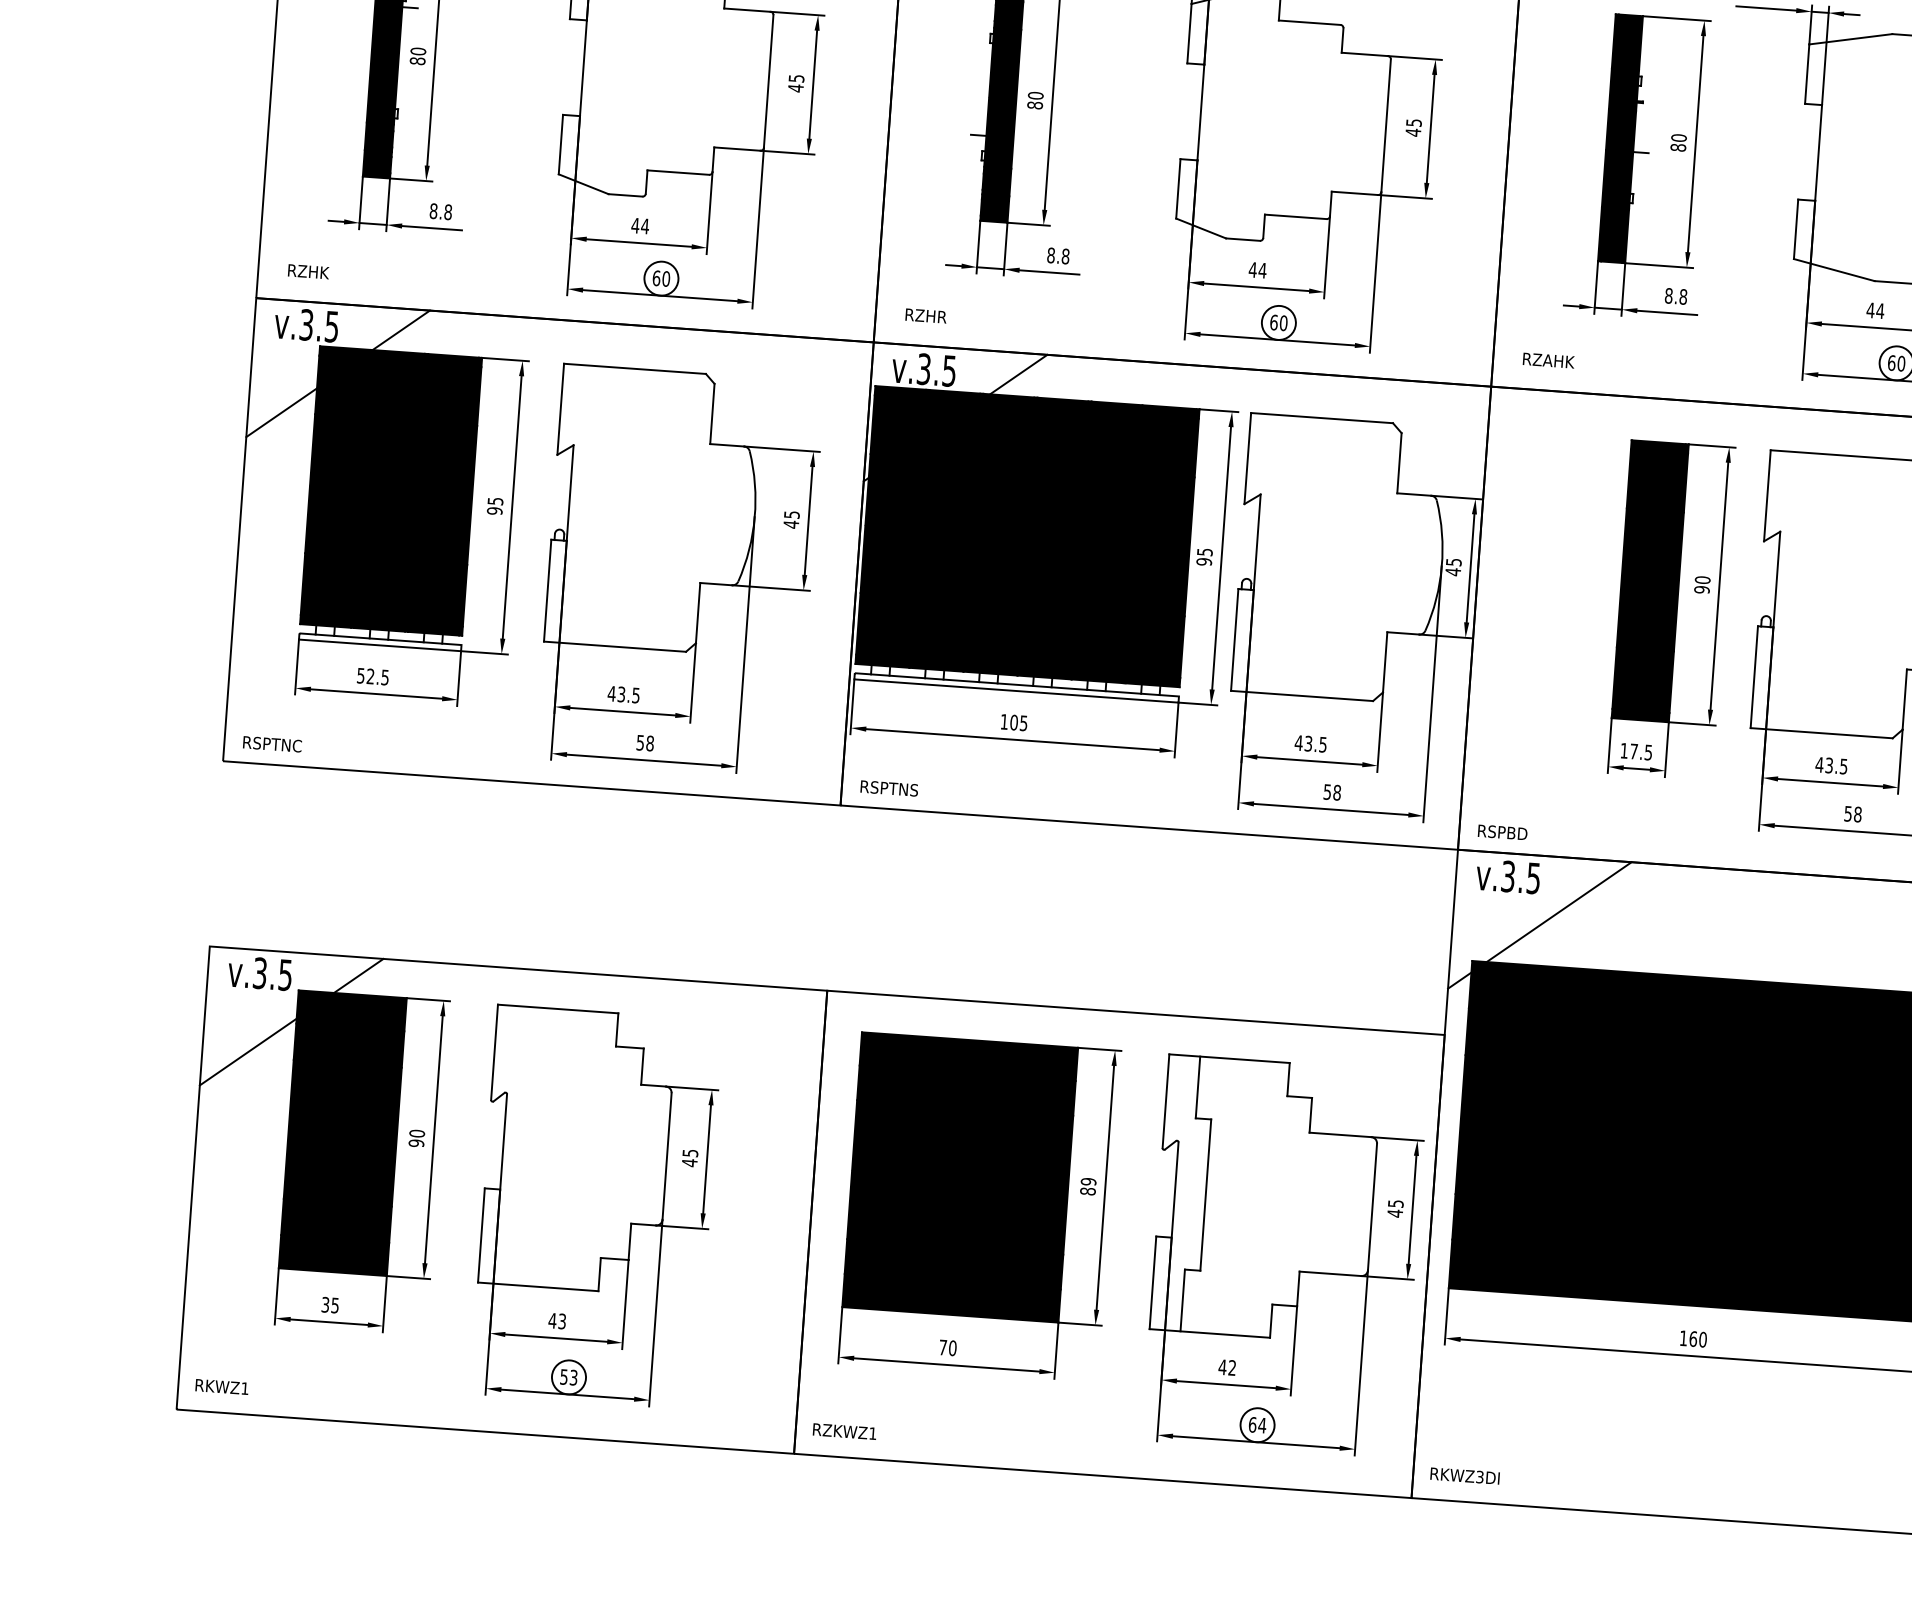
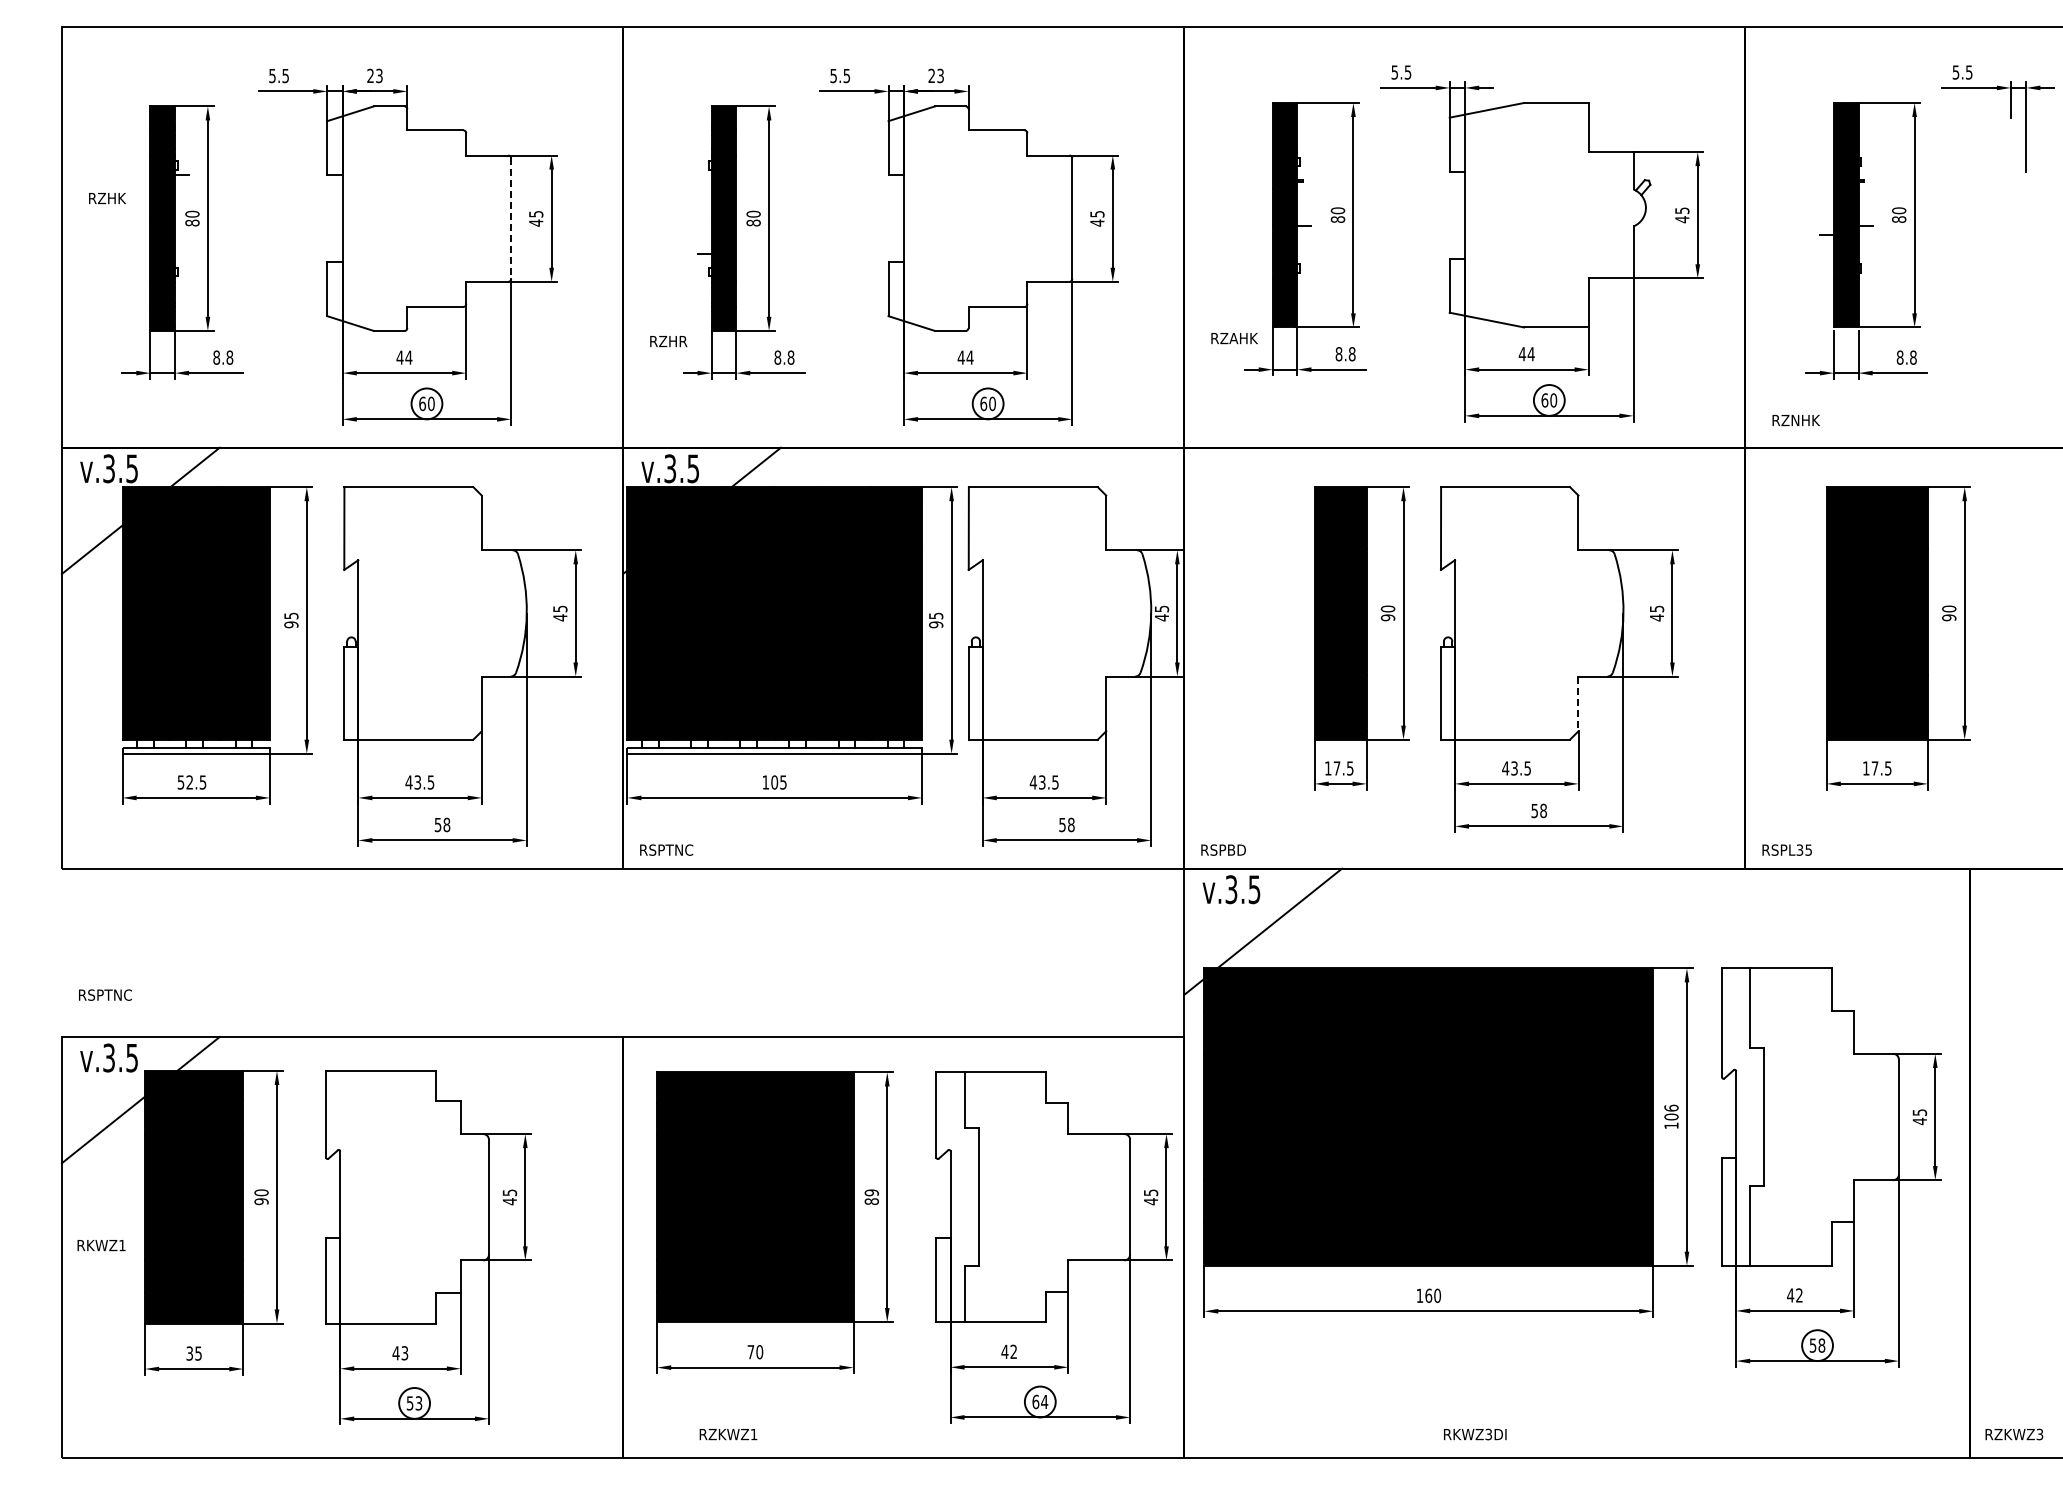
line: (768, 82) -> (511, 219), solid -> dashed
text: (308, 271) -> (107, 198), moved
text: (925, 315) -> (668, 341), moved
text: (1548, 360) -> (1234, 338), moved
line: (1904, 700) -> (1578, 704), solid -> dashed
text: (272, 743) -> (105, 994), moved
text: (915, 789) -> (689, 849), RSPTNS -> RSPTNC
text: (222, 1386) -> (101, 1245), moved
text: (844, 1431) -> (728, 1434), moved
text: (1465, 1476) -> (1475, 1434), moved

